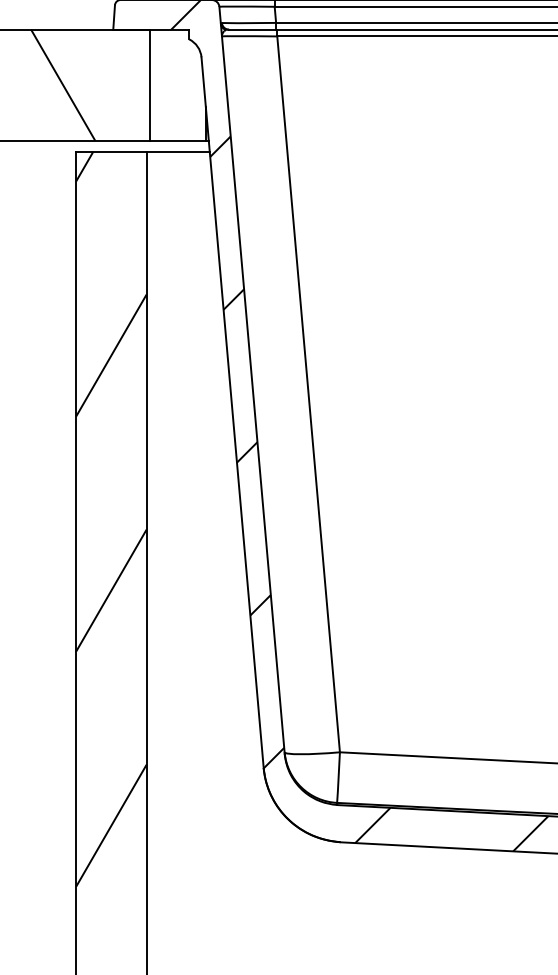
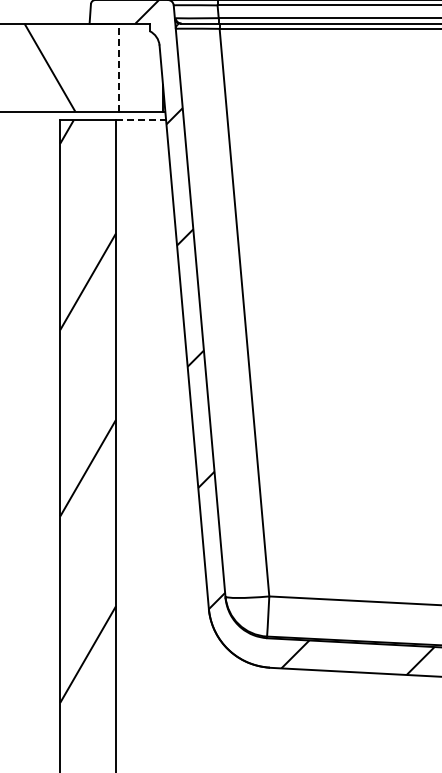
line: (149, 85) -> (118, 67), solid -> dashed
line: (178, 151) -> (141, 120), solid -> dashed

